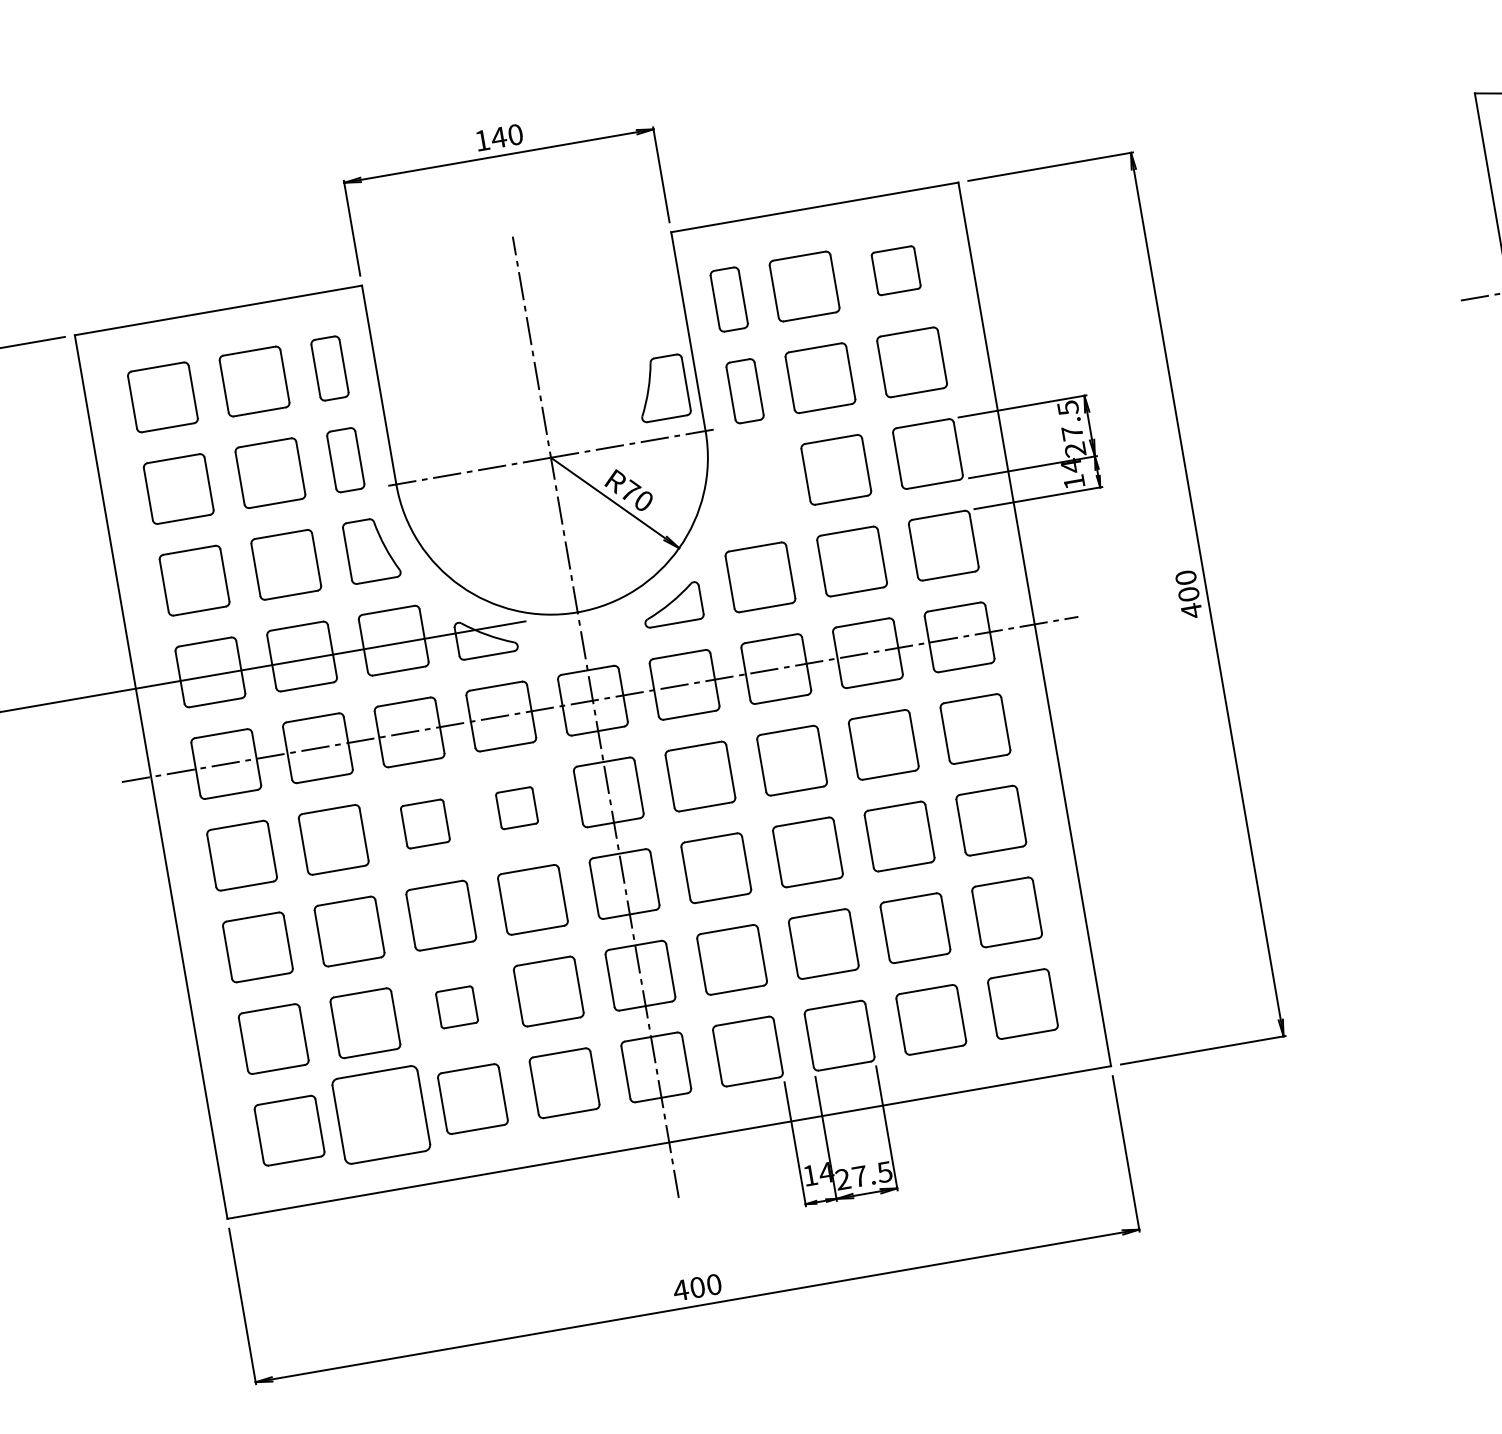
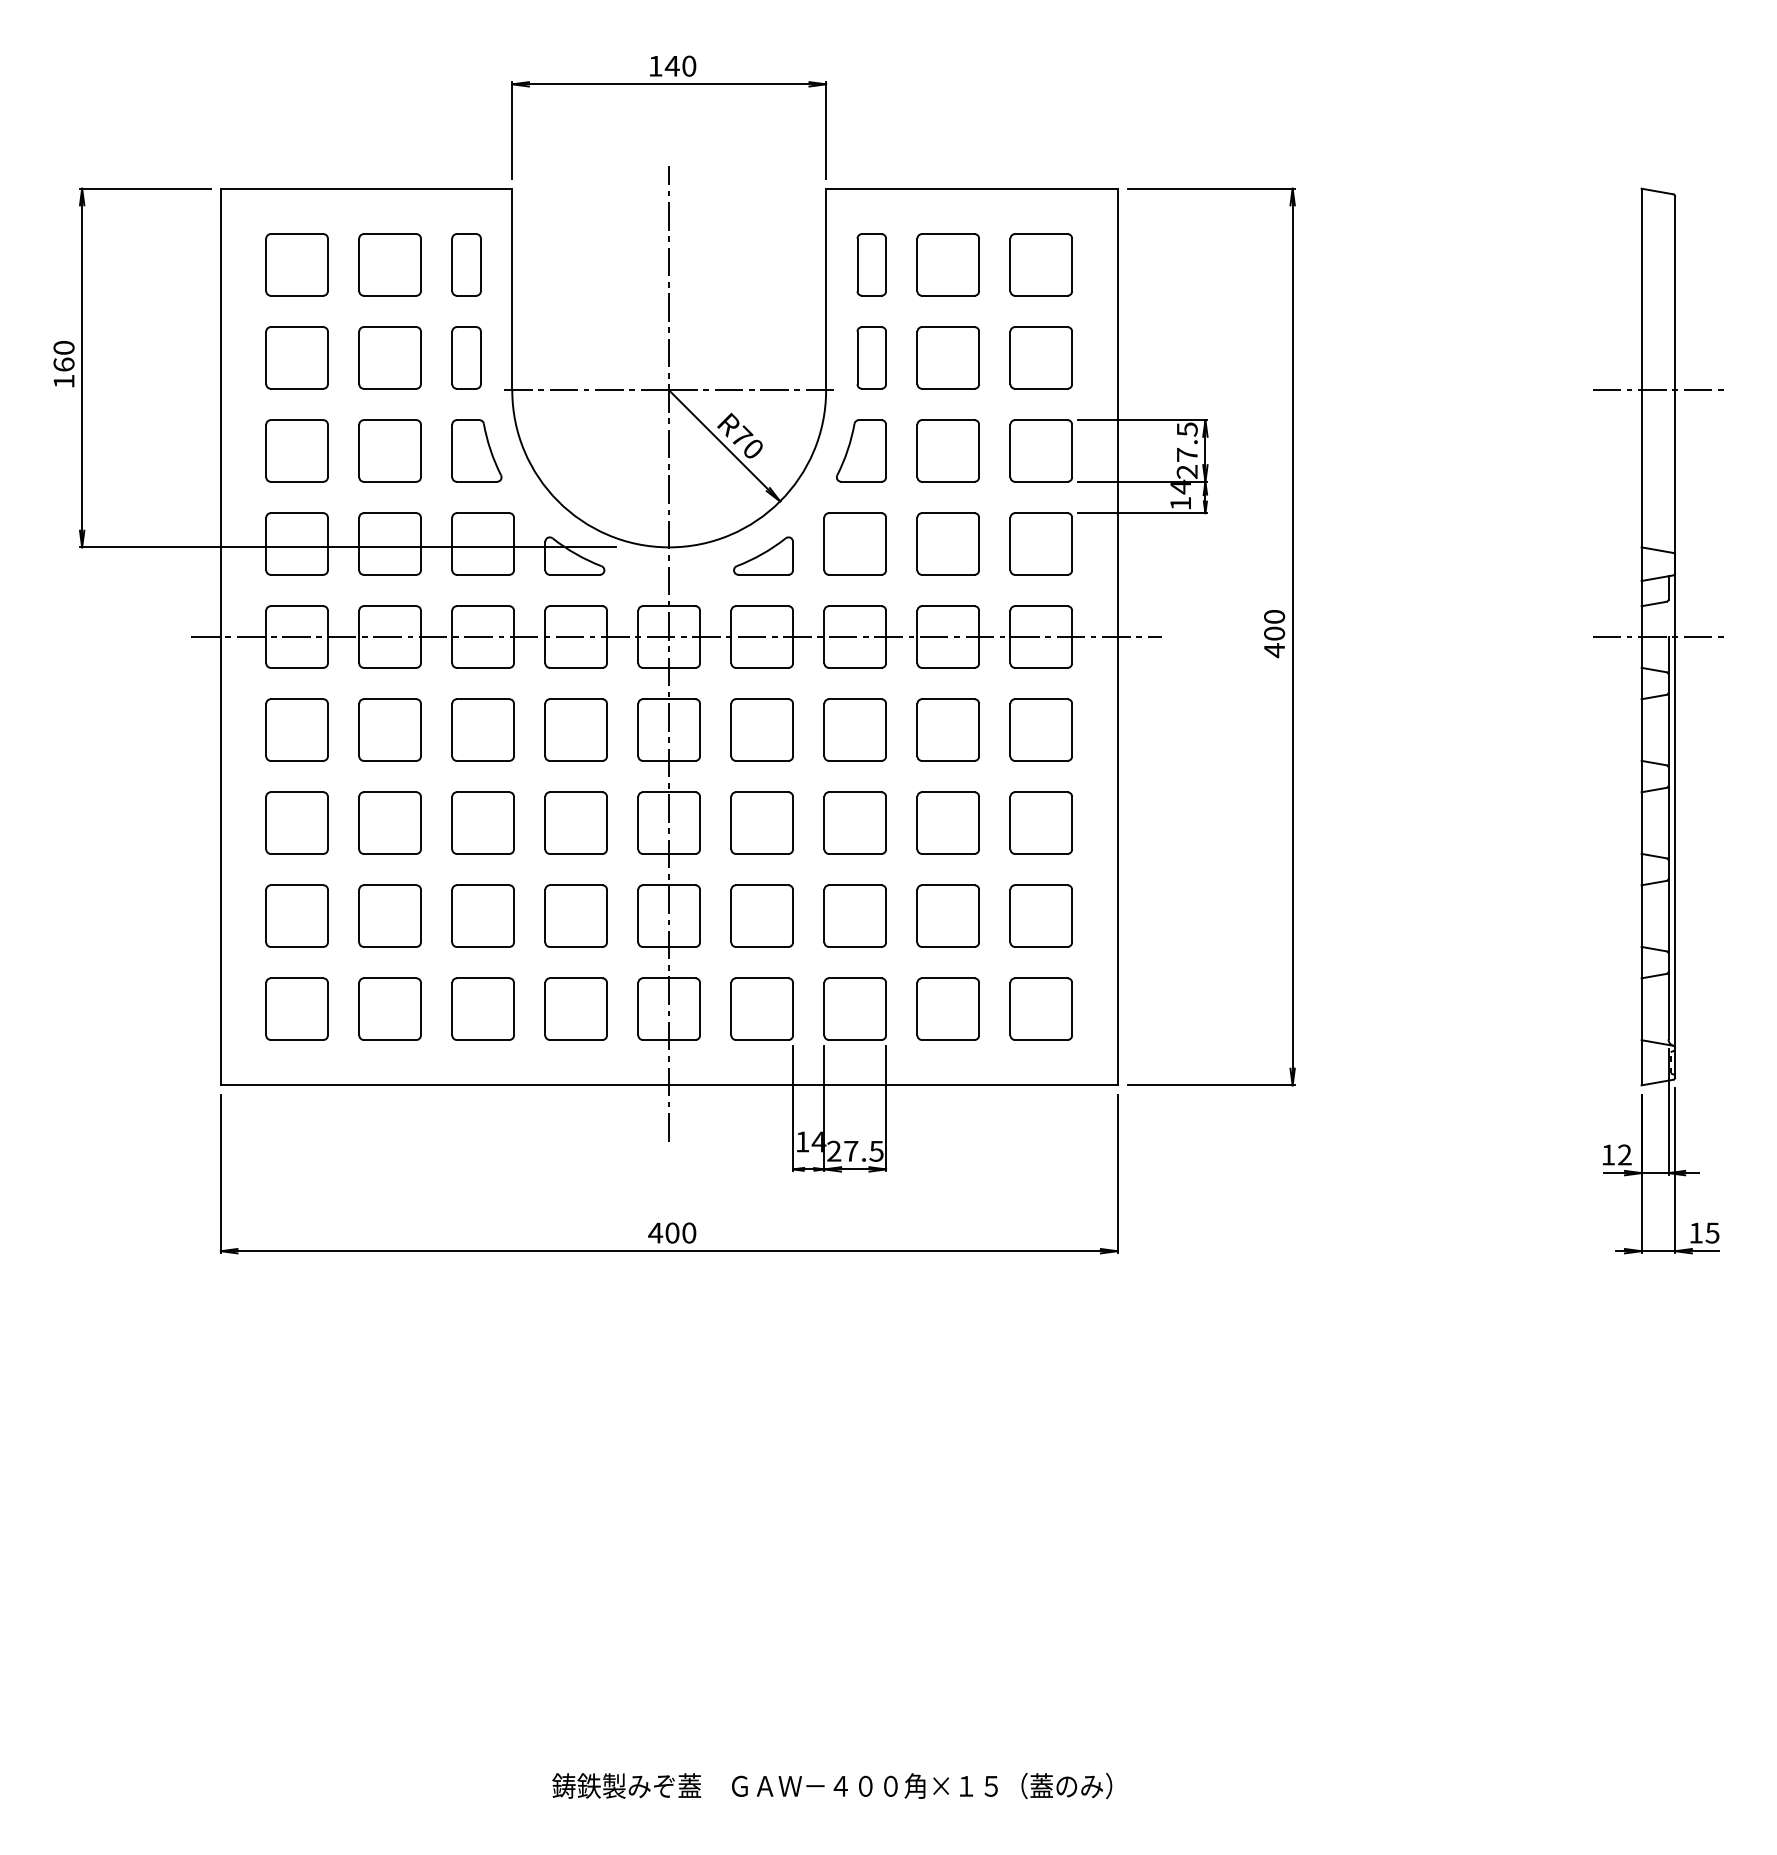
part: (895, 270) -> (1040, 264), size x1.43
part: (662, 387) -> (861, 450), moved
part: (516, 807) -> (575, 729), size x1.67
part: (424, 823) -> (482, 729), size x1.43
part: (456, 1006) -> (482, 915), size x1.67
part: (380, 1114) -> (389, 1008), size x0.71

